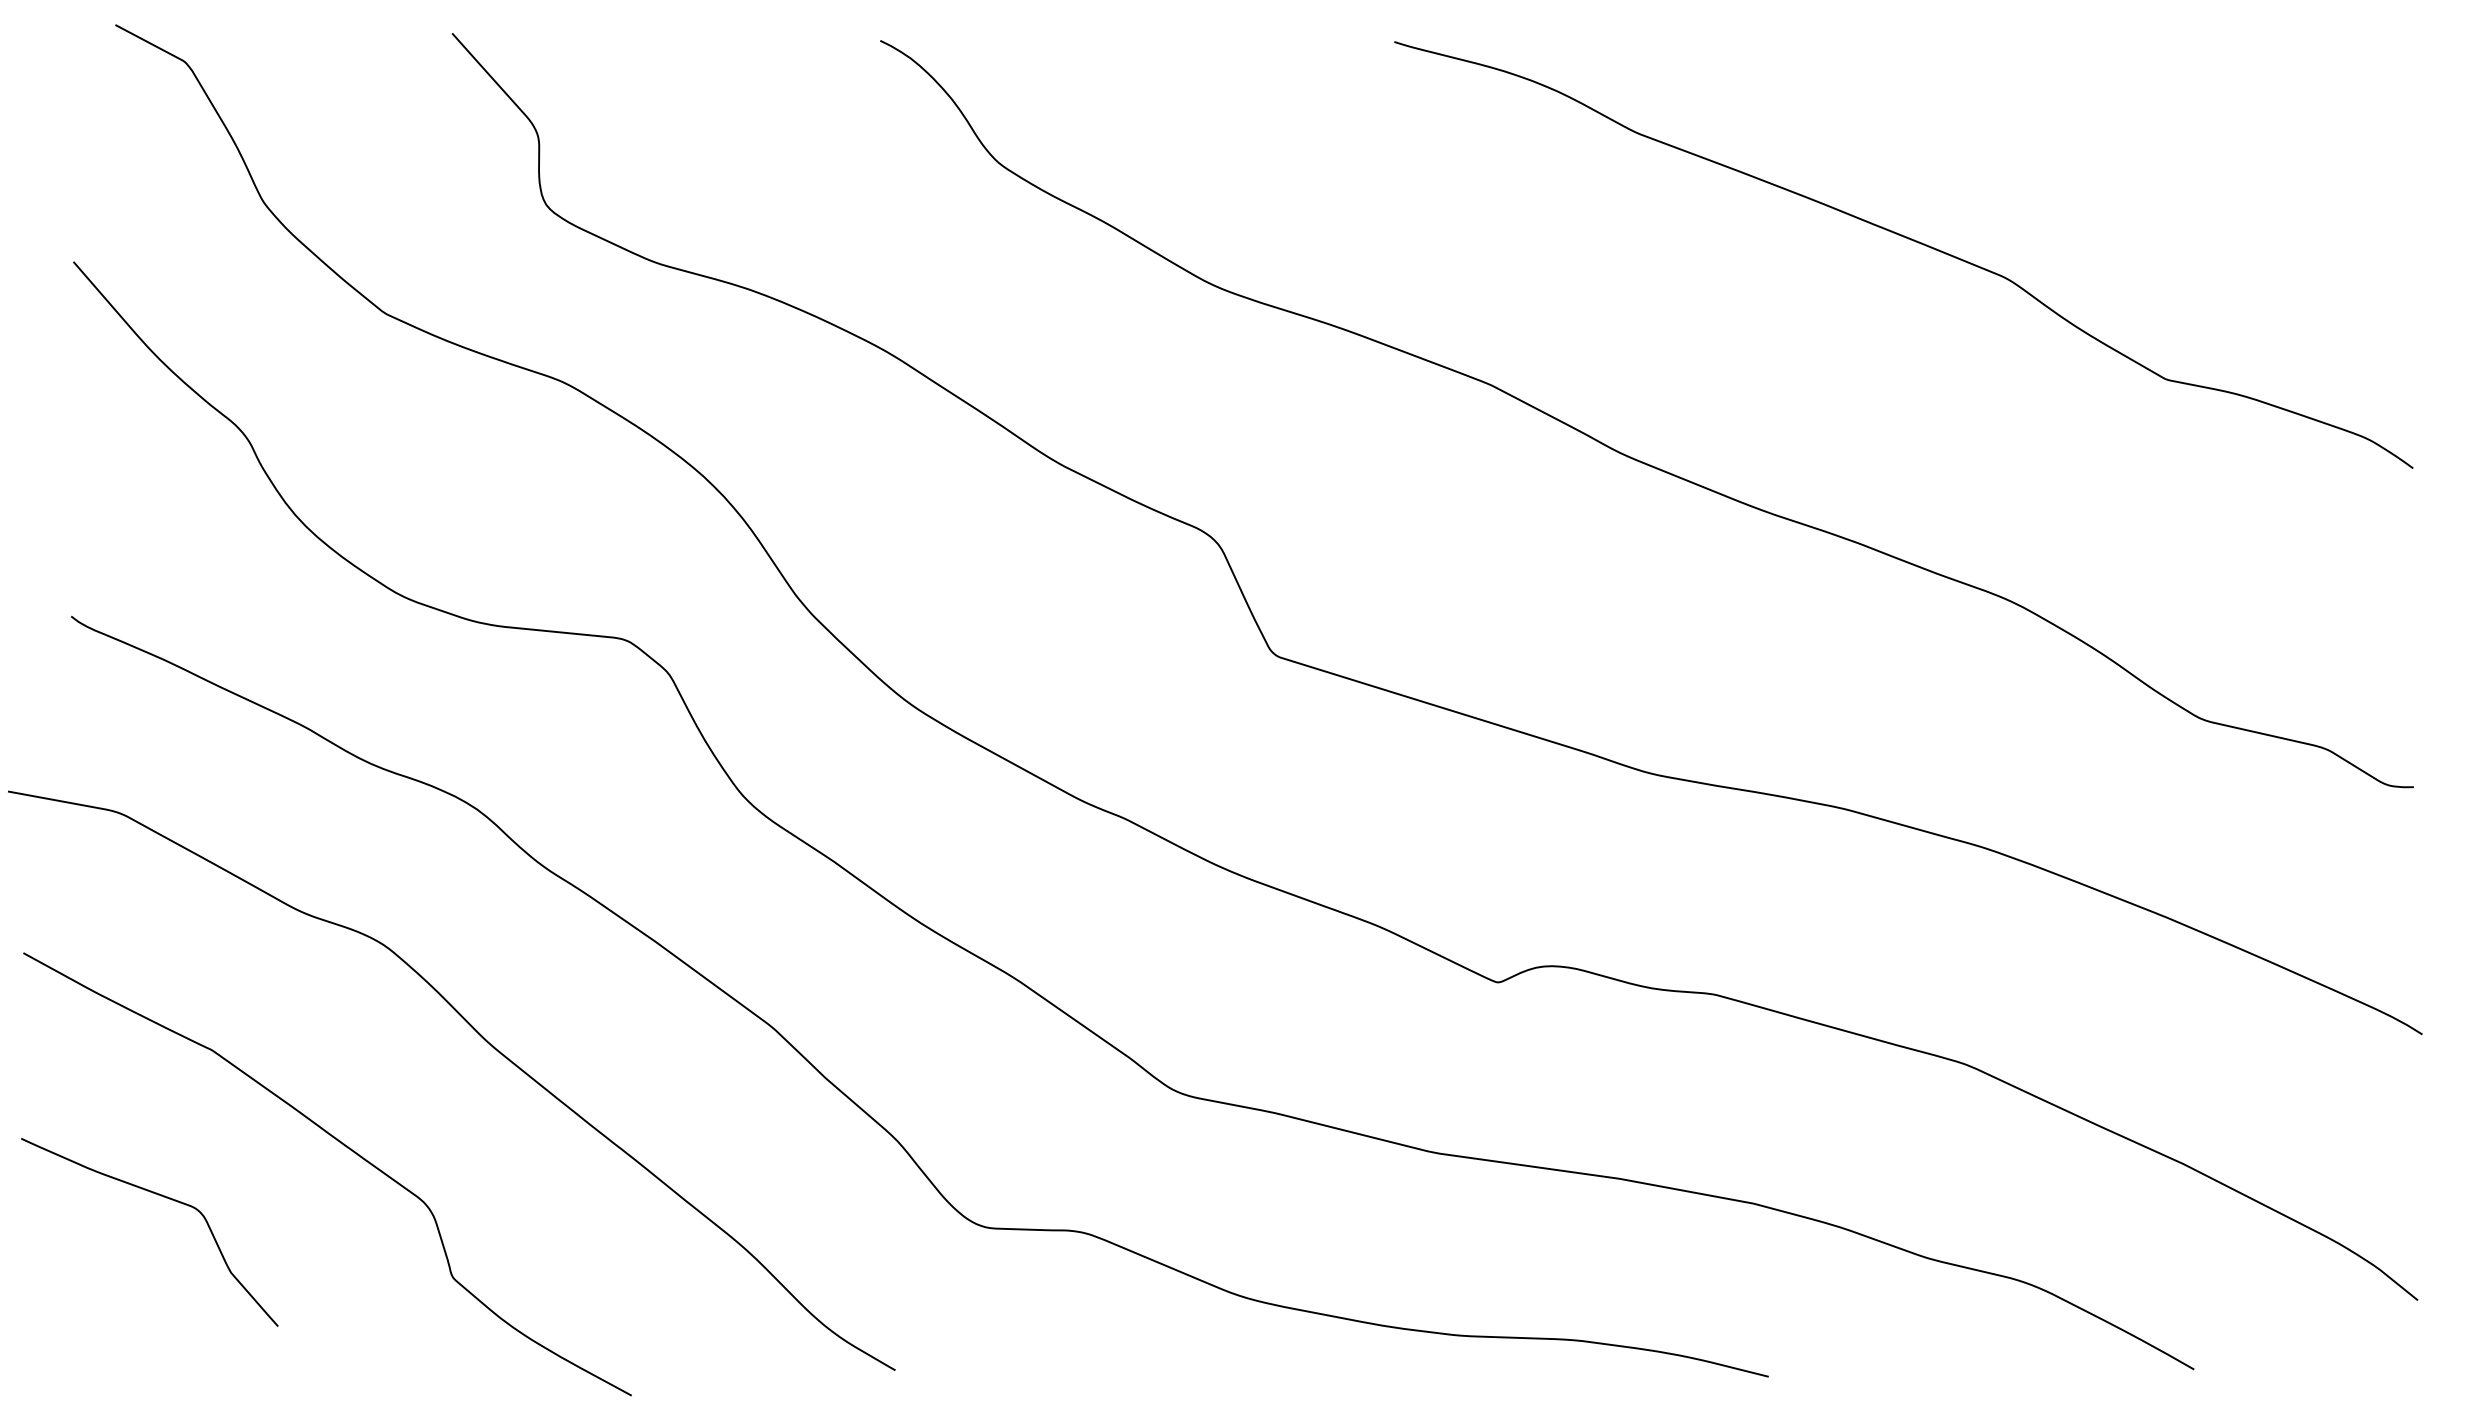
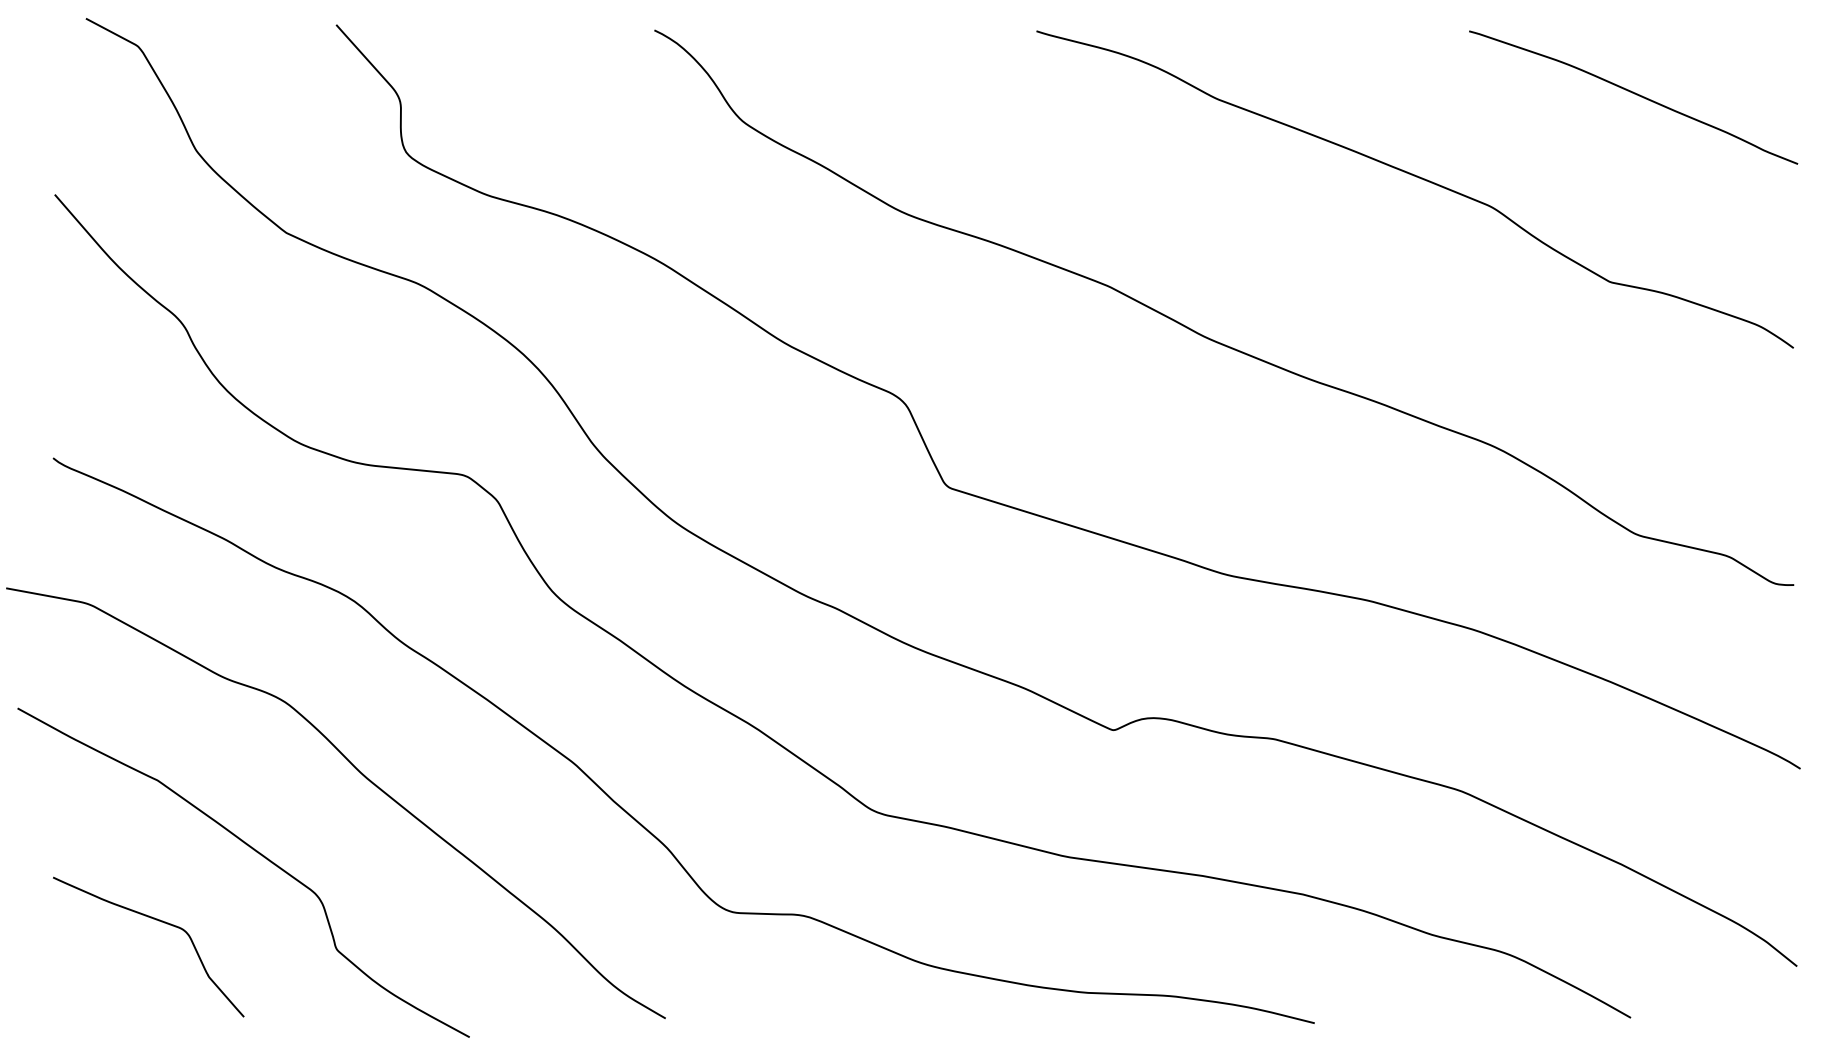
curve: (2200, 127) -> (1635, 94), added
curve: (163, 1197) -> (158, 921), moved

